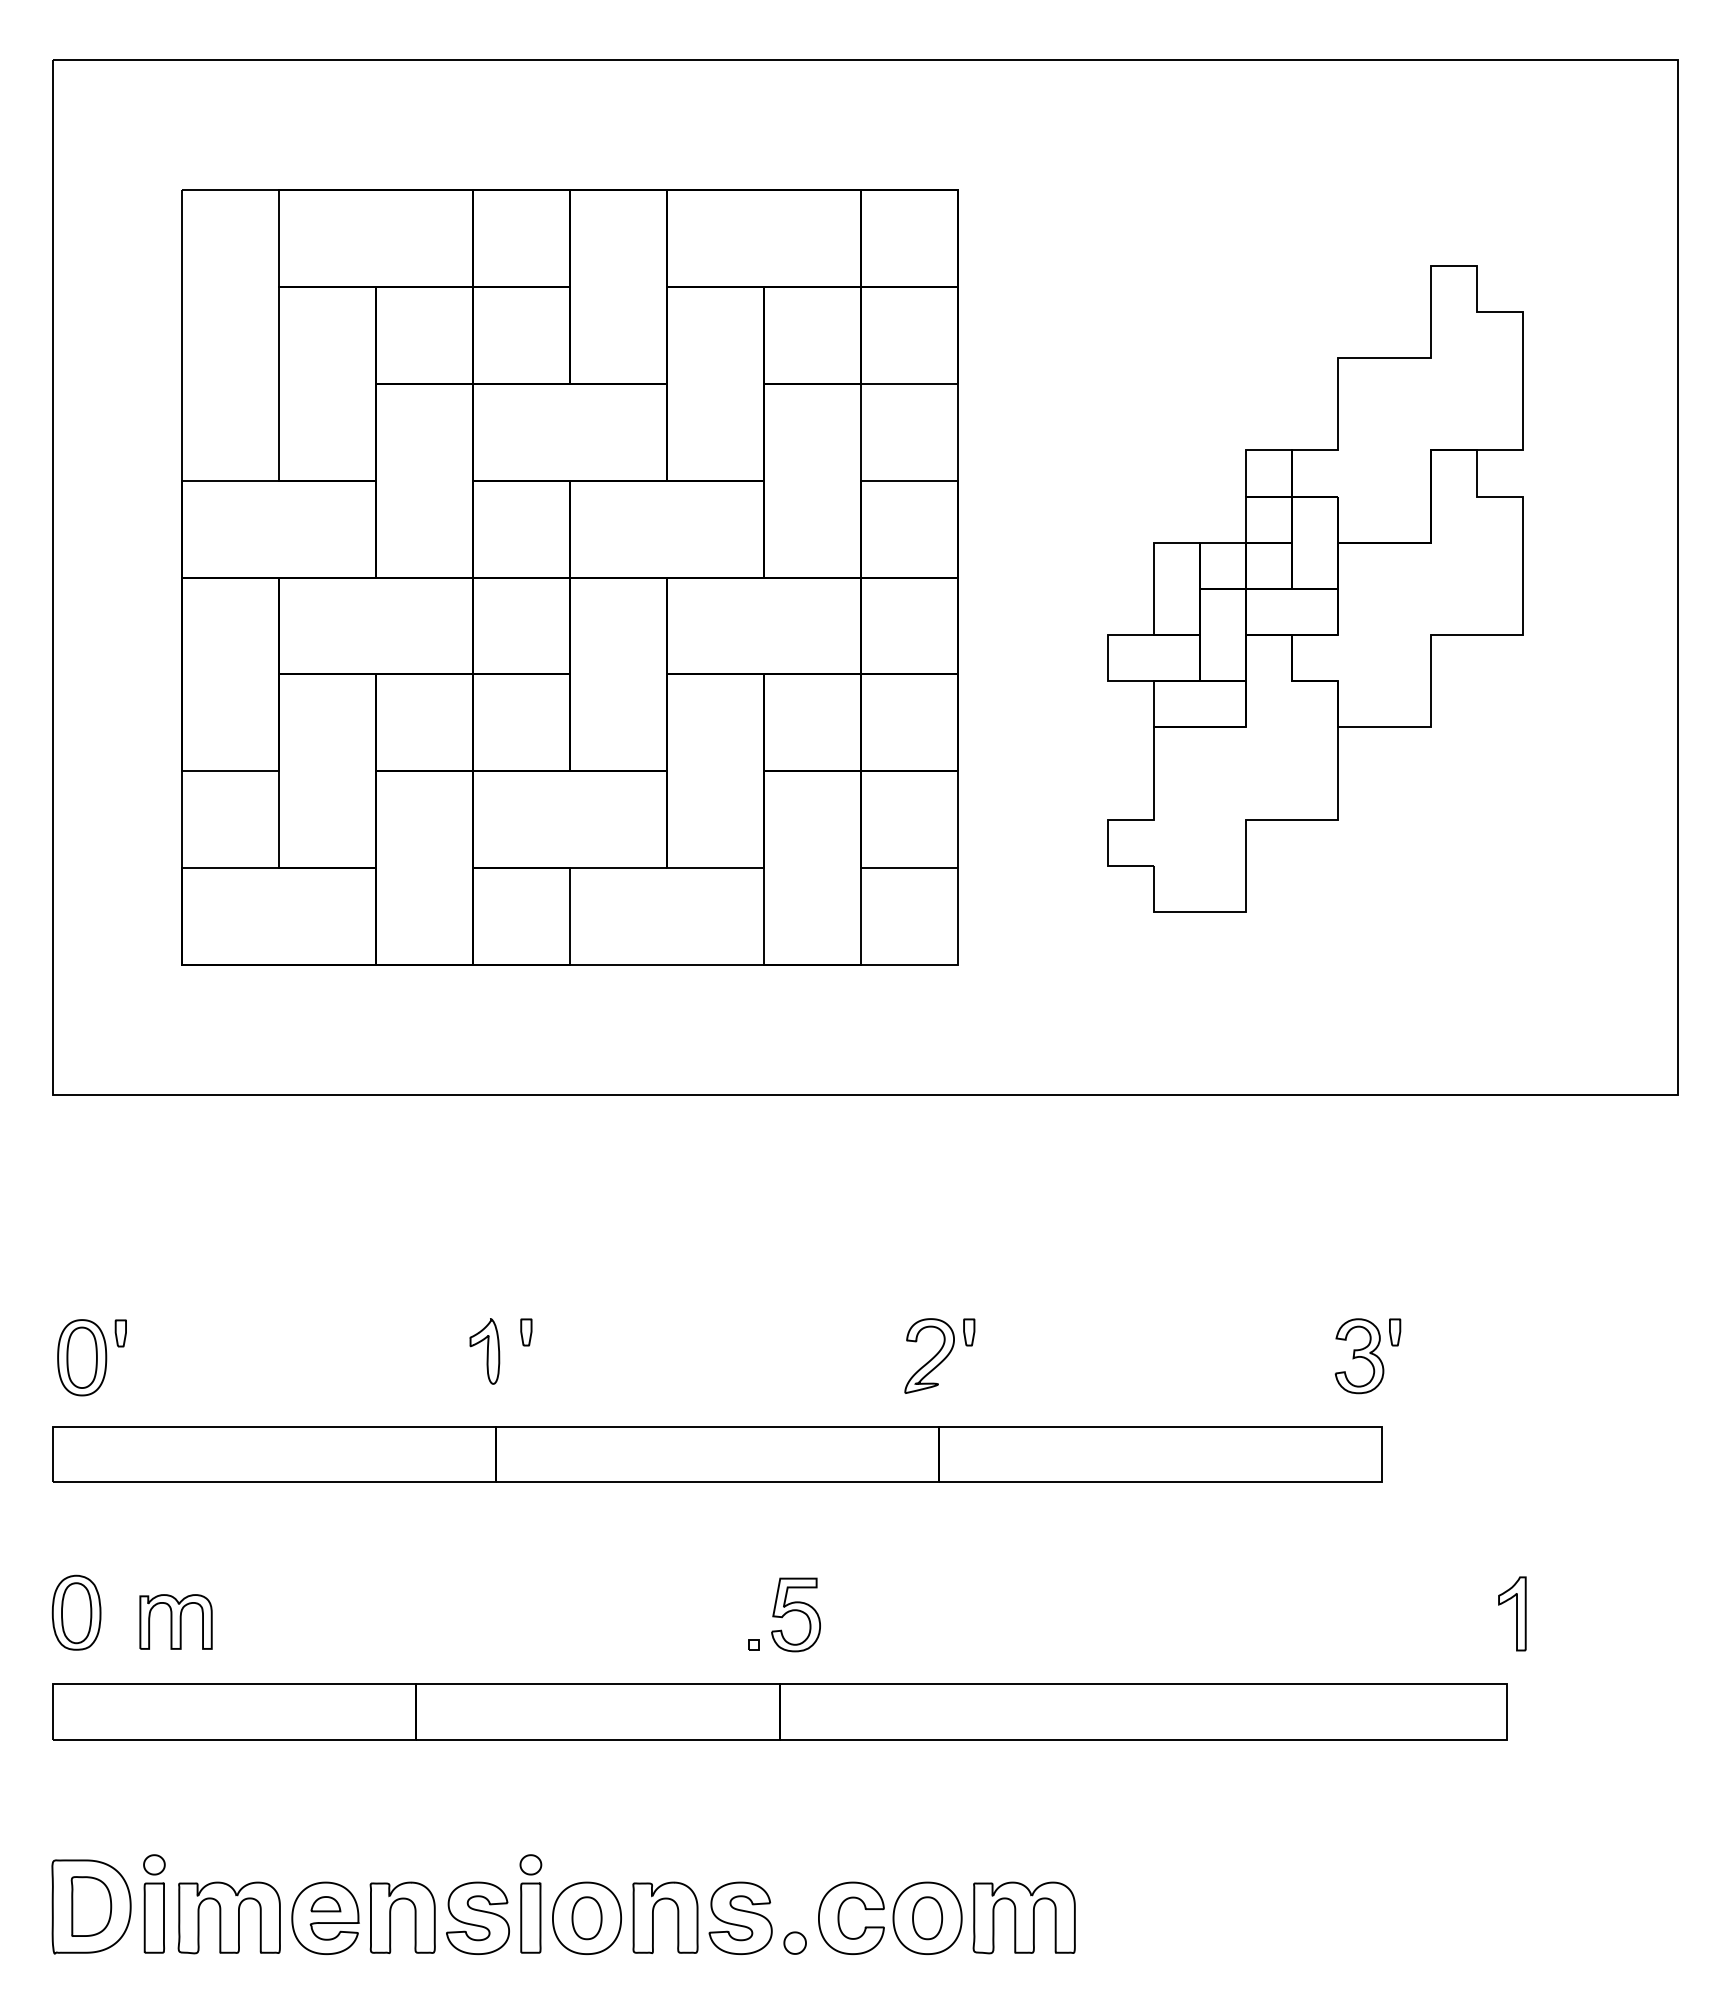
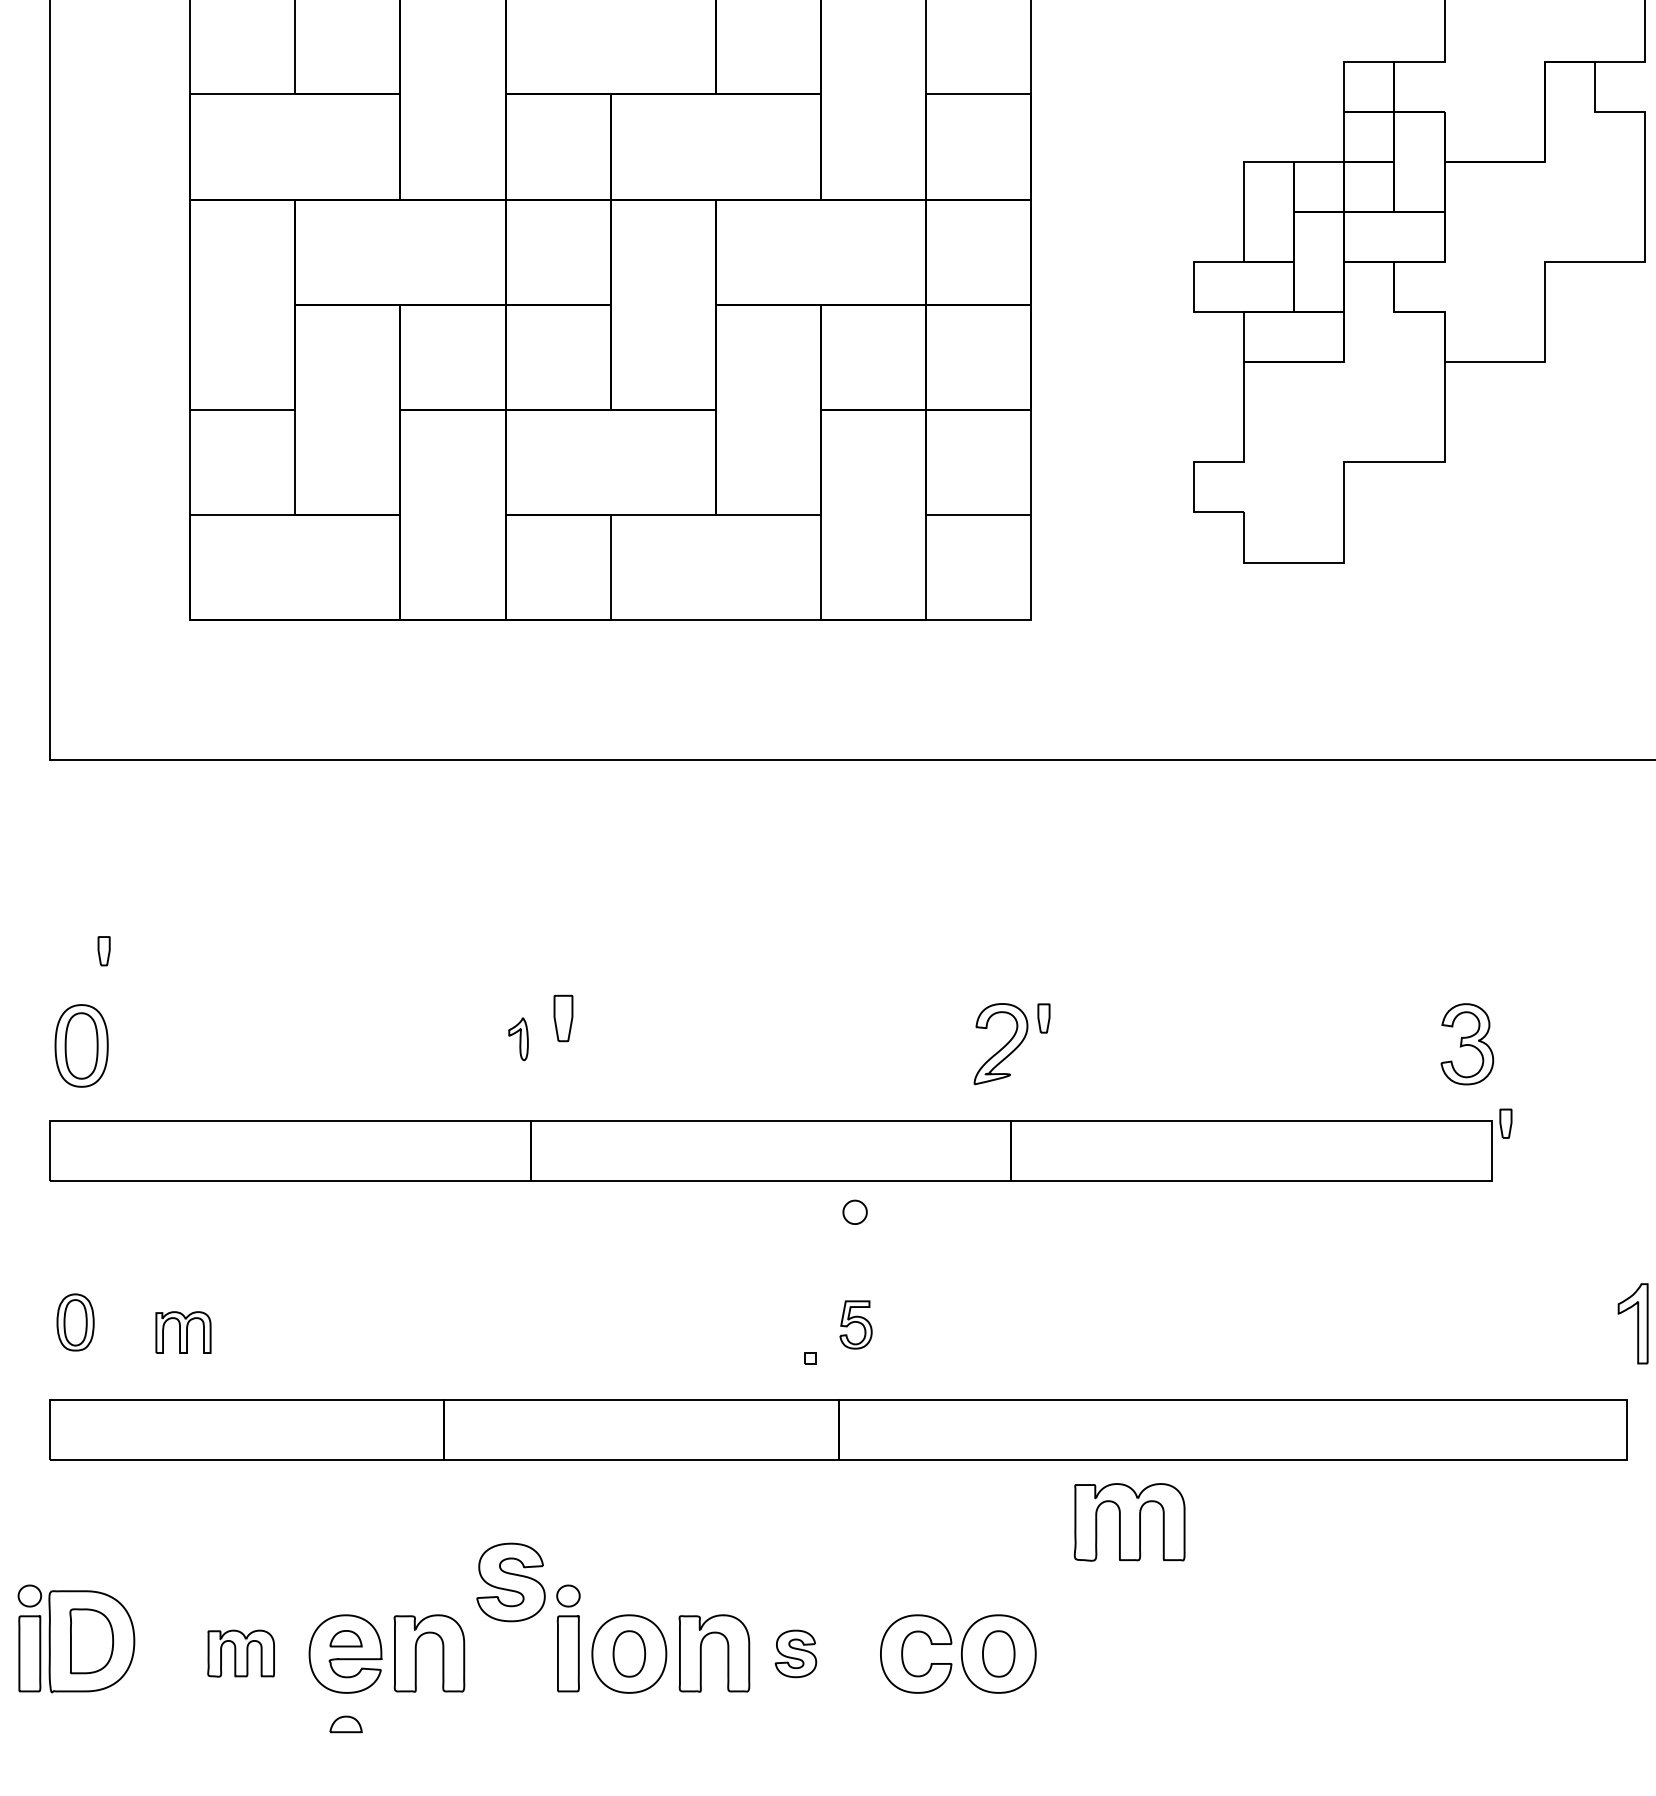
part: (526, 1332) -> (563, 1018), size x1.6
part: (1395, 1332) -> (1506, 1123), moved
part: (120, 1333) -> (103, 951), moved
part: (484, 1351) -> (518, 1039), size x0.6
part: (76, 1612) -> (75, 1322), size x0.7
part: (795, 1614) -> (855, 1324), size x0.6
part: (175, 1621) -> (182, 1332), size x0.7
part: (154, 1903) -> (29, 1637), moved
part: (228, 1917) -> (240, 1653), size x0.6
part: (477, 1917) -> (510, 1581), moved
part: (740, 1917) -> (795, 1653), size x0.6
part: (1023, 1917) -> (1128, 1521), moved
part: (794, 1942) -> (854, 1211), moved
part: (325, 1983) -> (345, 1724), added

